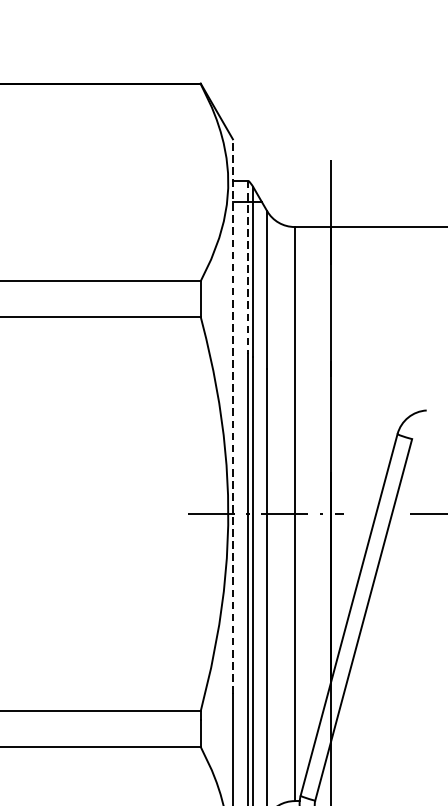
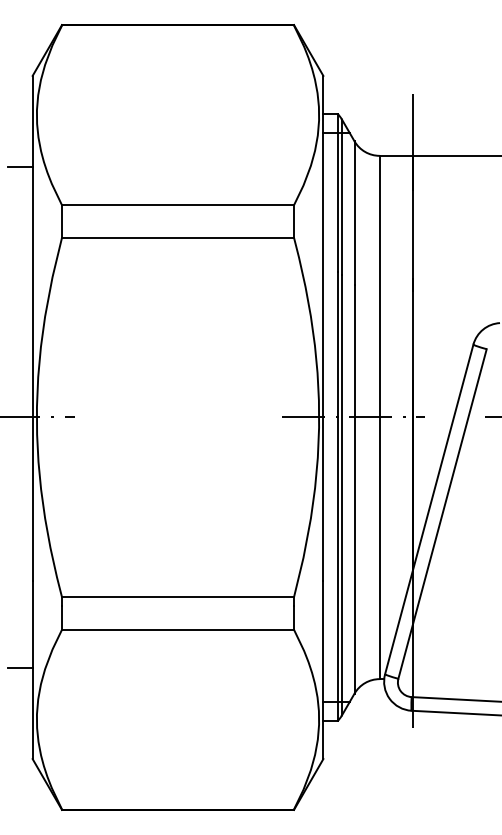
line: (248, 268) -> (337, 193), dashed -> solid
line: (233, 416) -> (323, 328), dashed -> solid

